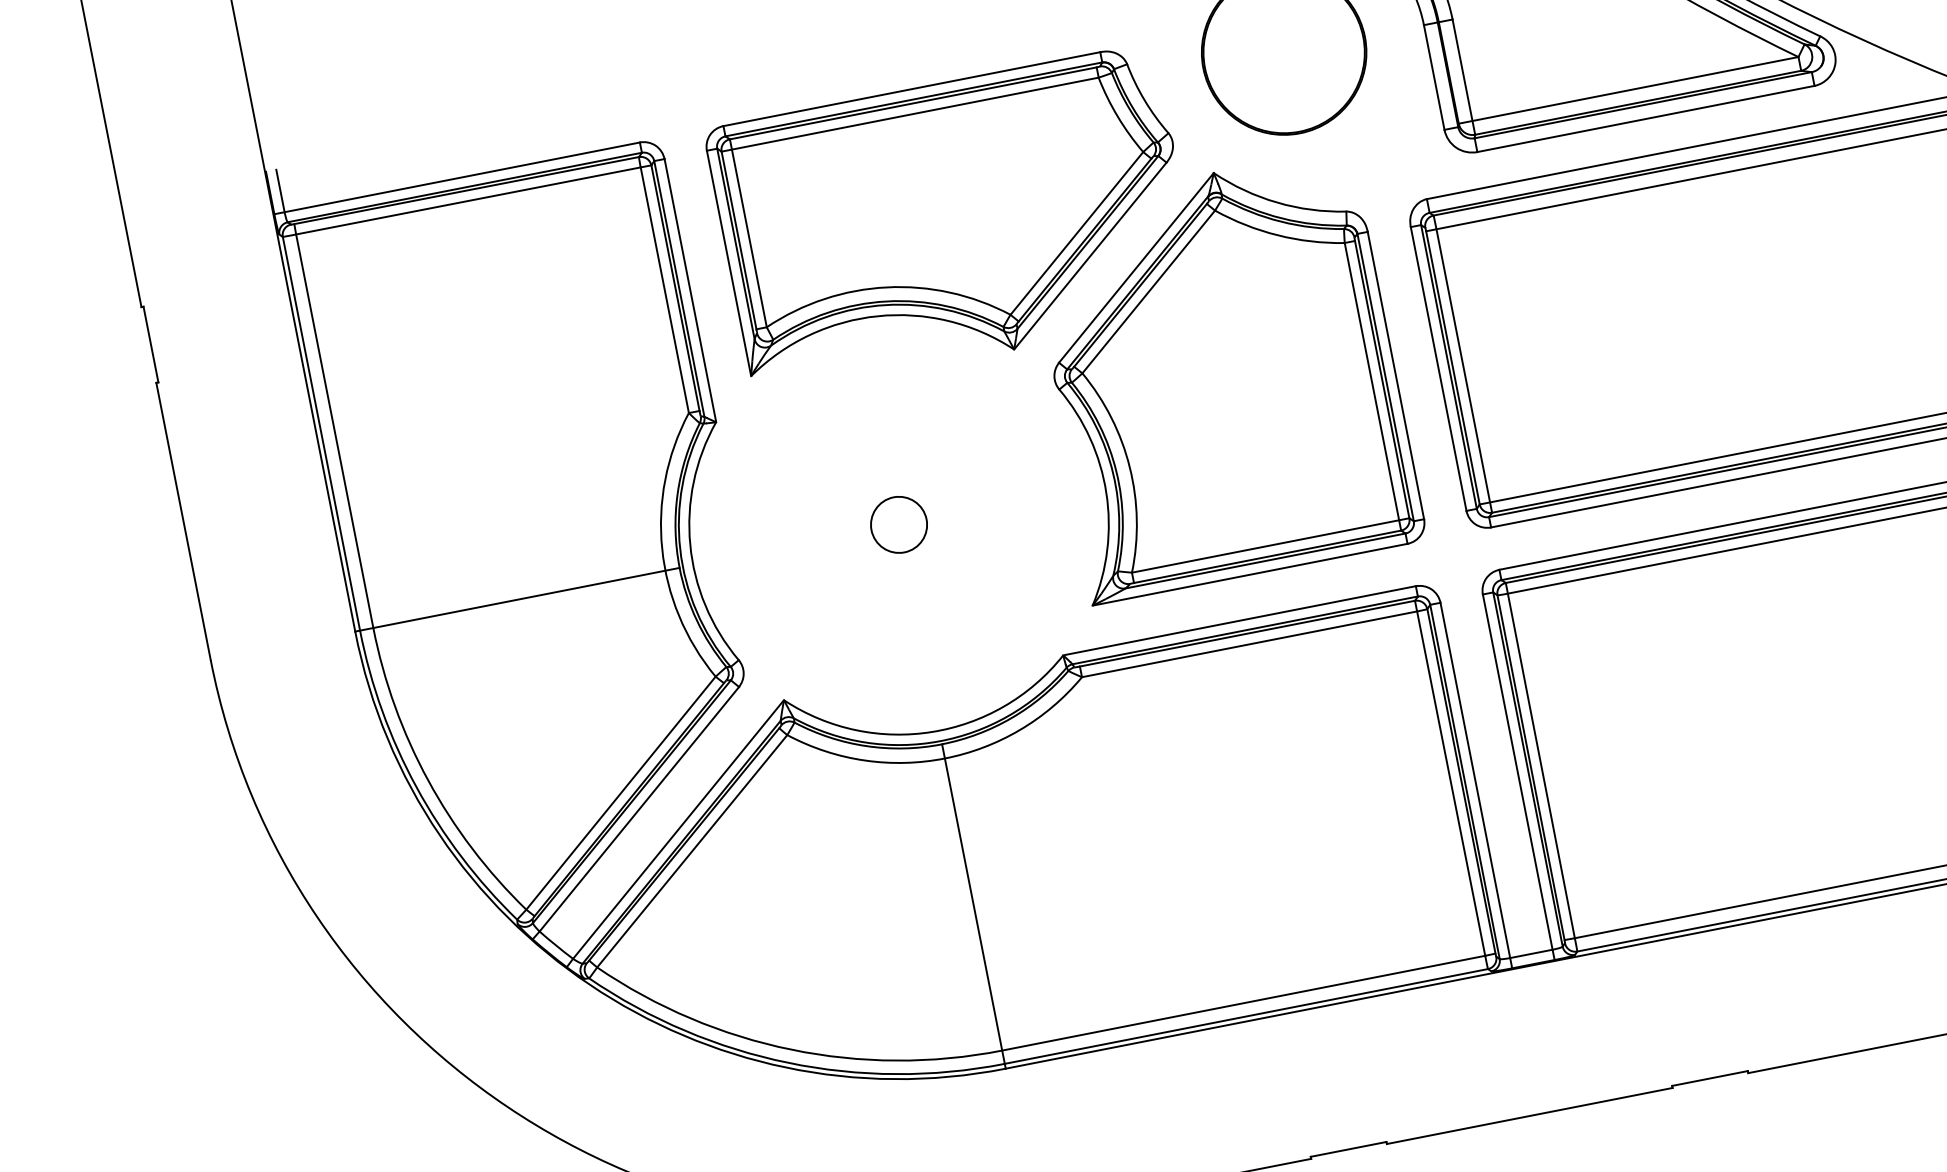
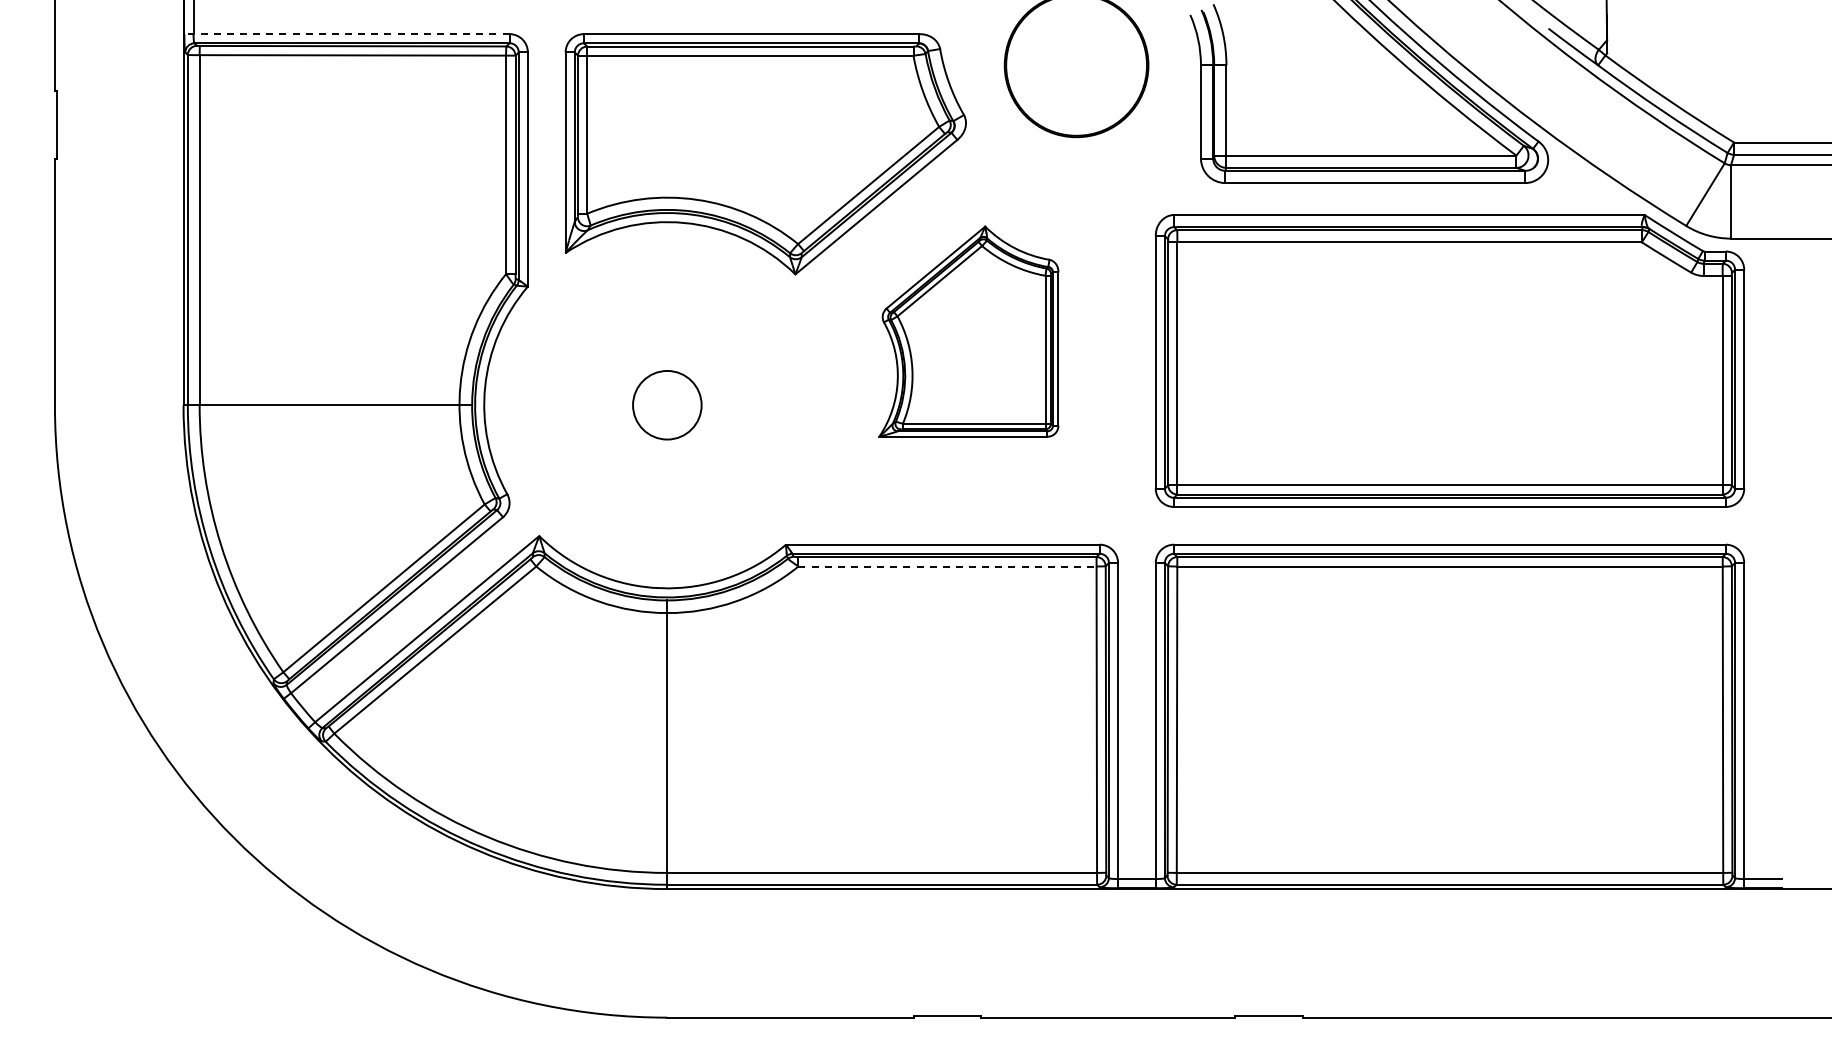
line: (457, 178) -> (347, 34), solid -> dashed
part: (1221, 375) -> (968, 331), size x0.6
circle: (897, 524) -> (666, 404), size x1.4
line: (1250, 644) -> (948, 566), solid -> dashed

